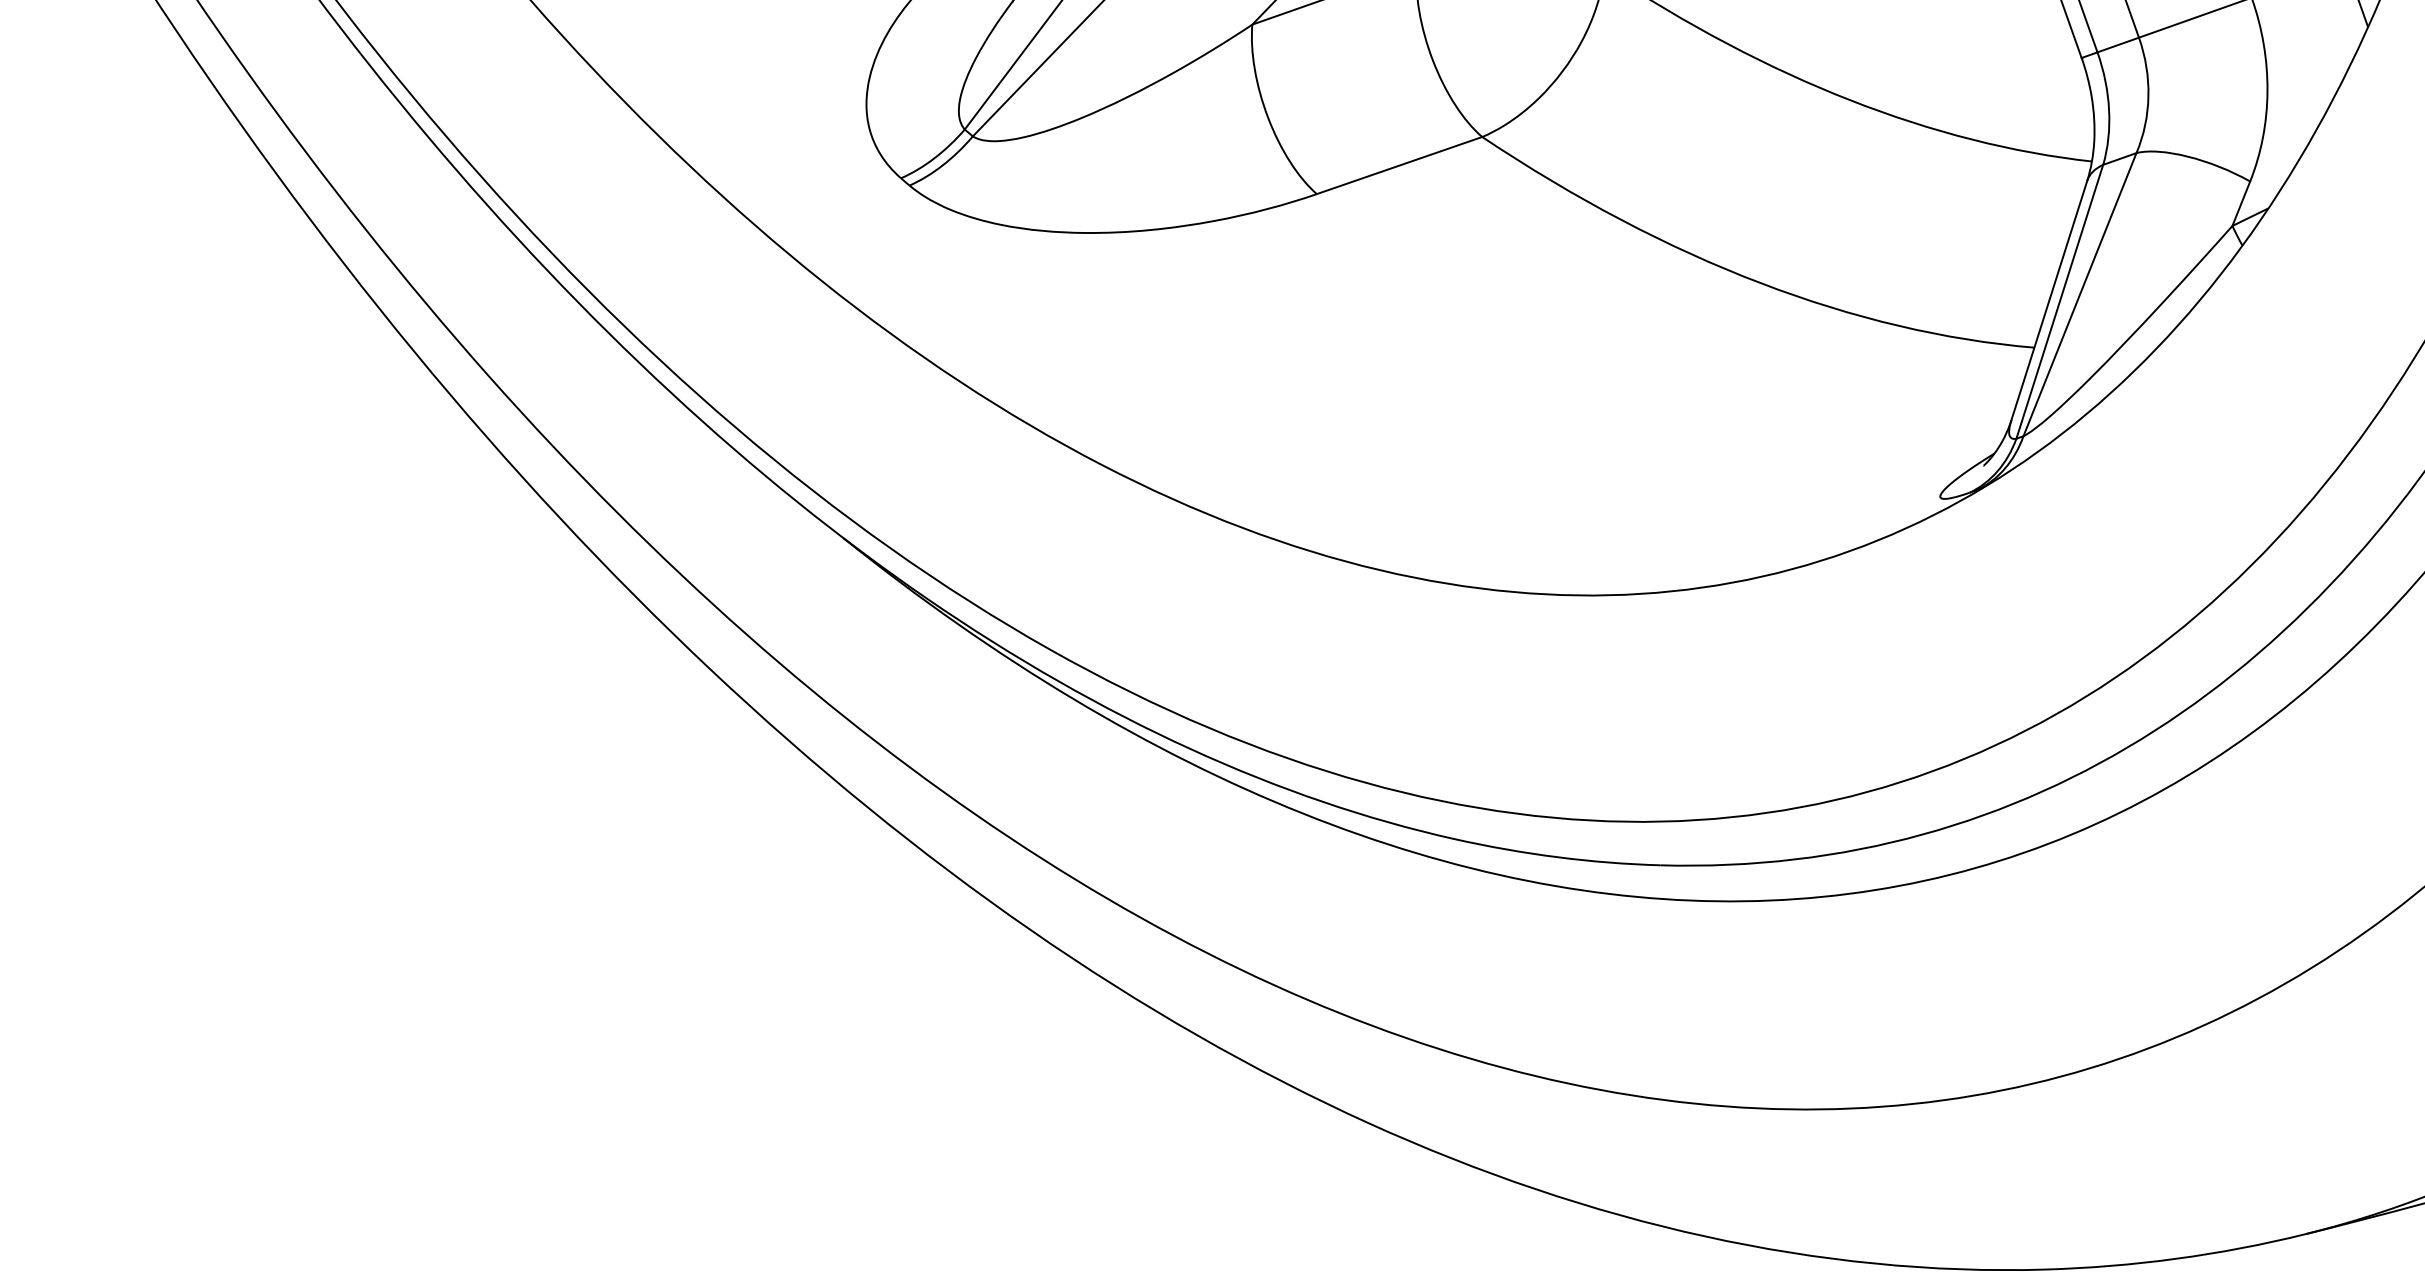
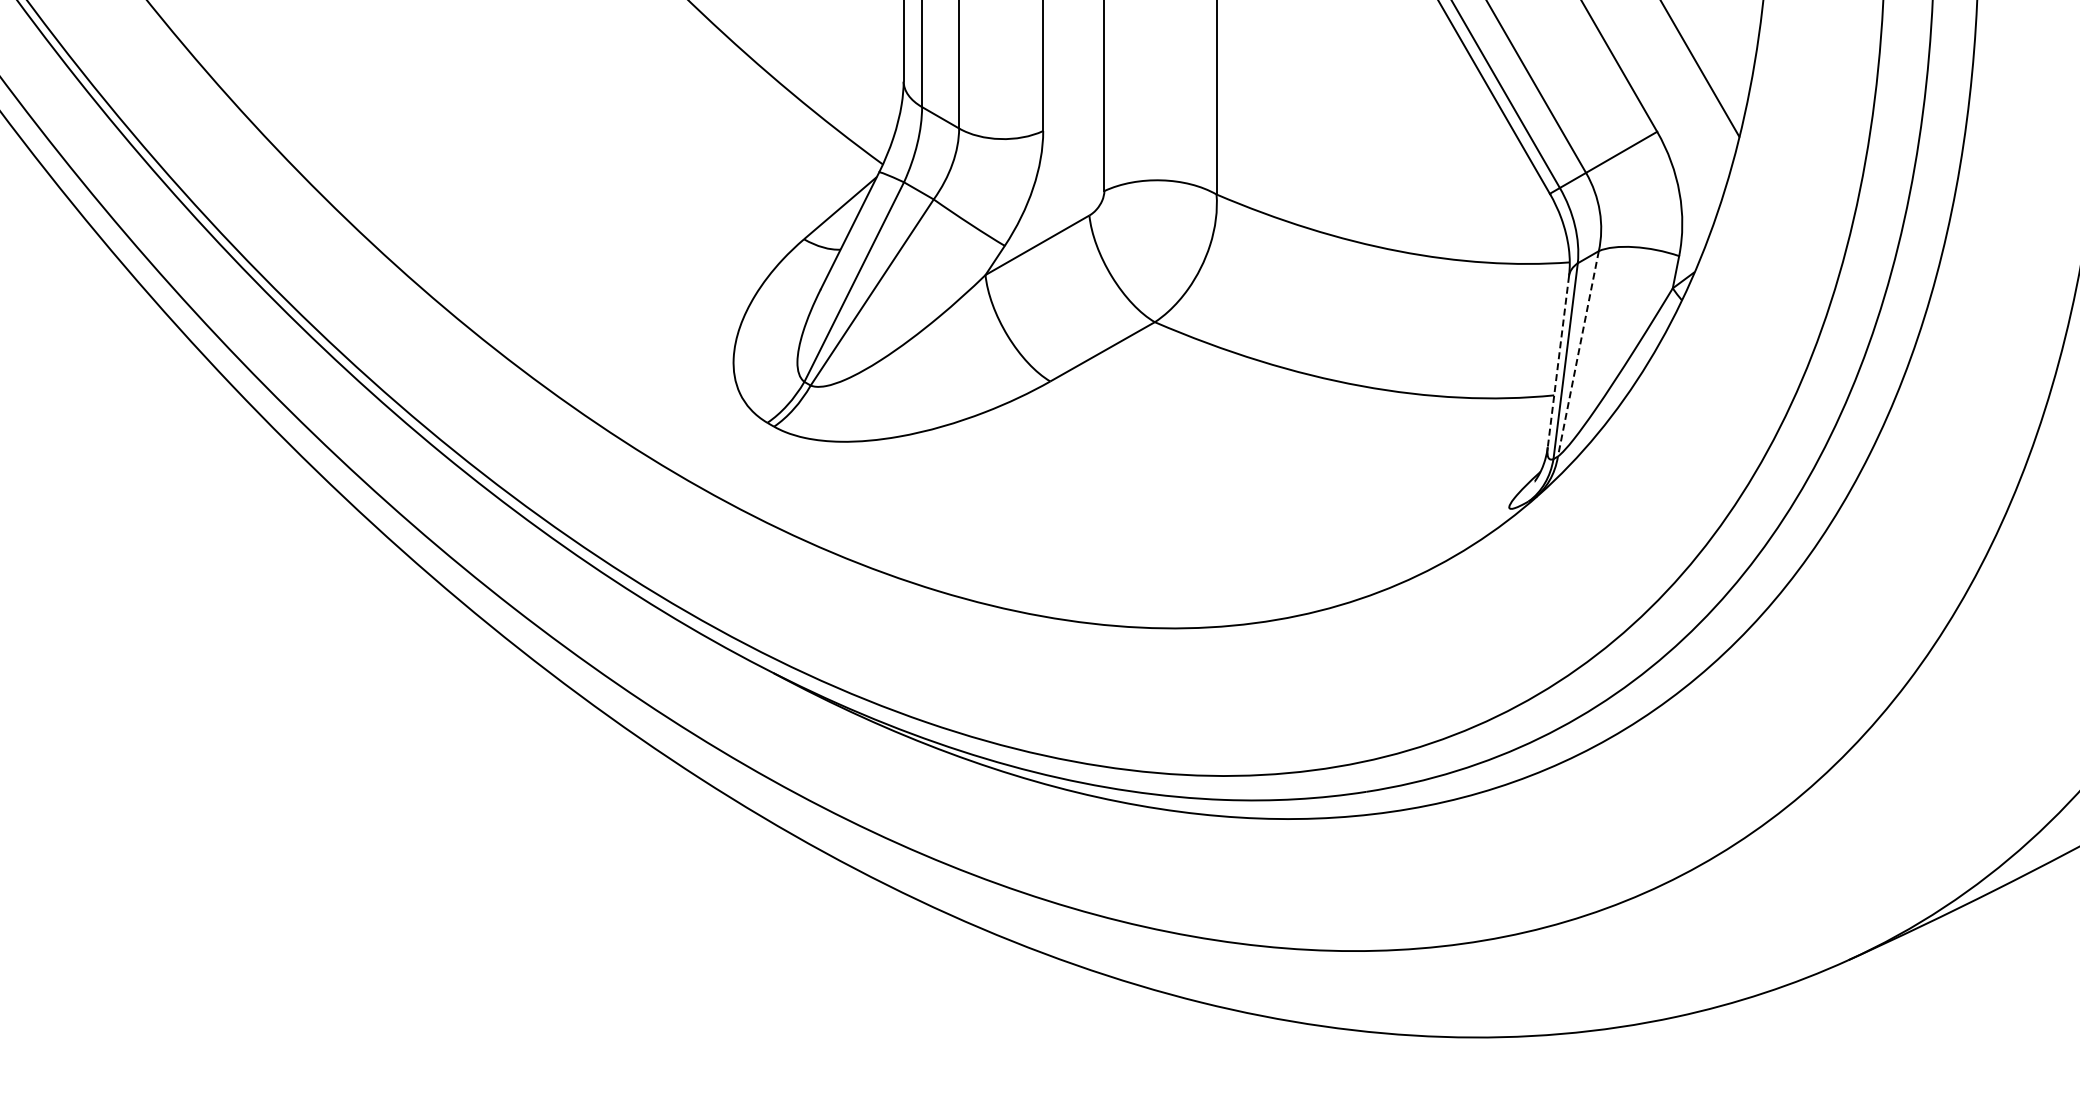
line: (2080, 294) -> (1578, 353), solid -> dashed
line: (2049, 301) -> (1558, 362), solid -> dashed

